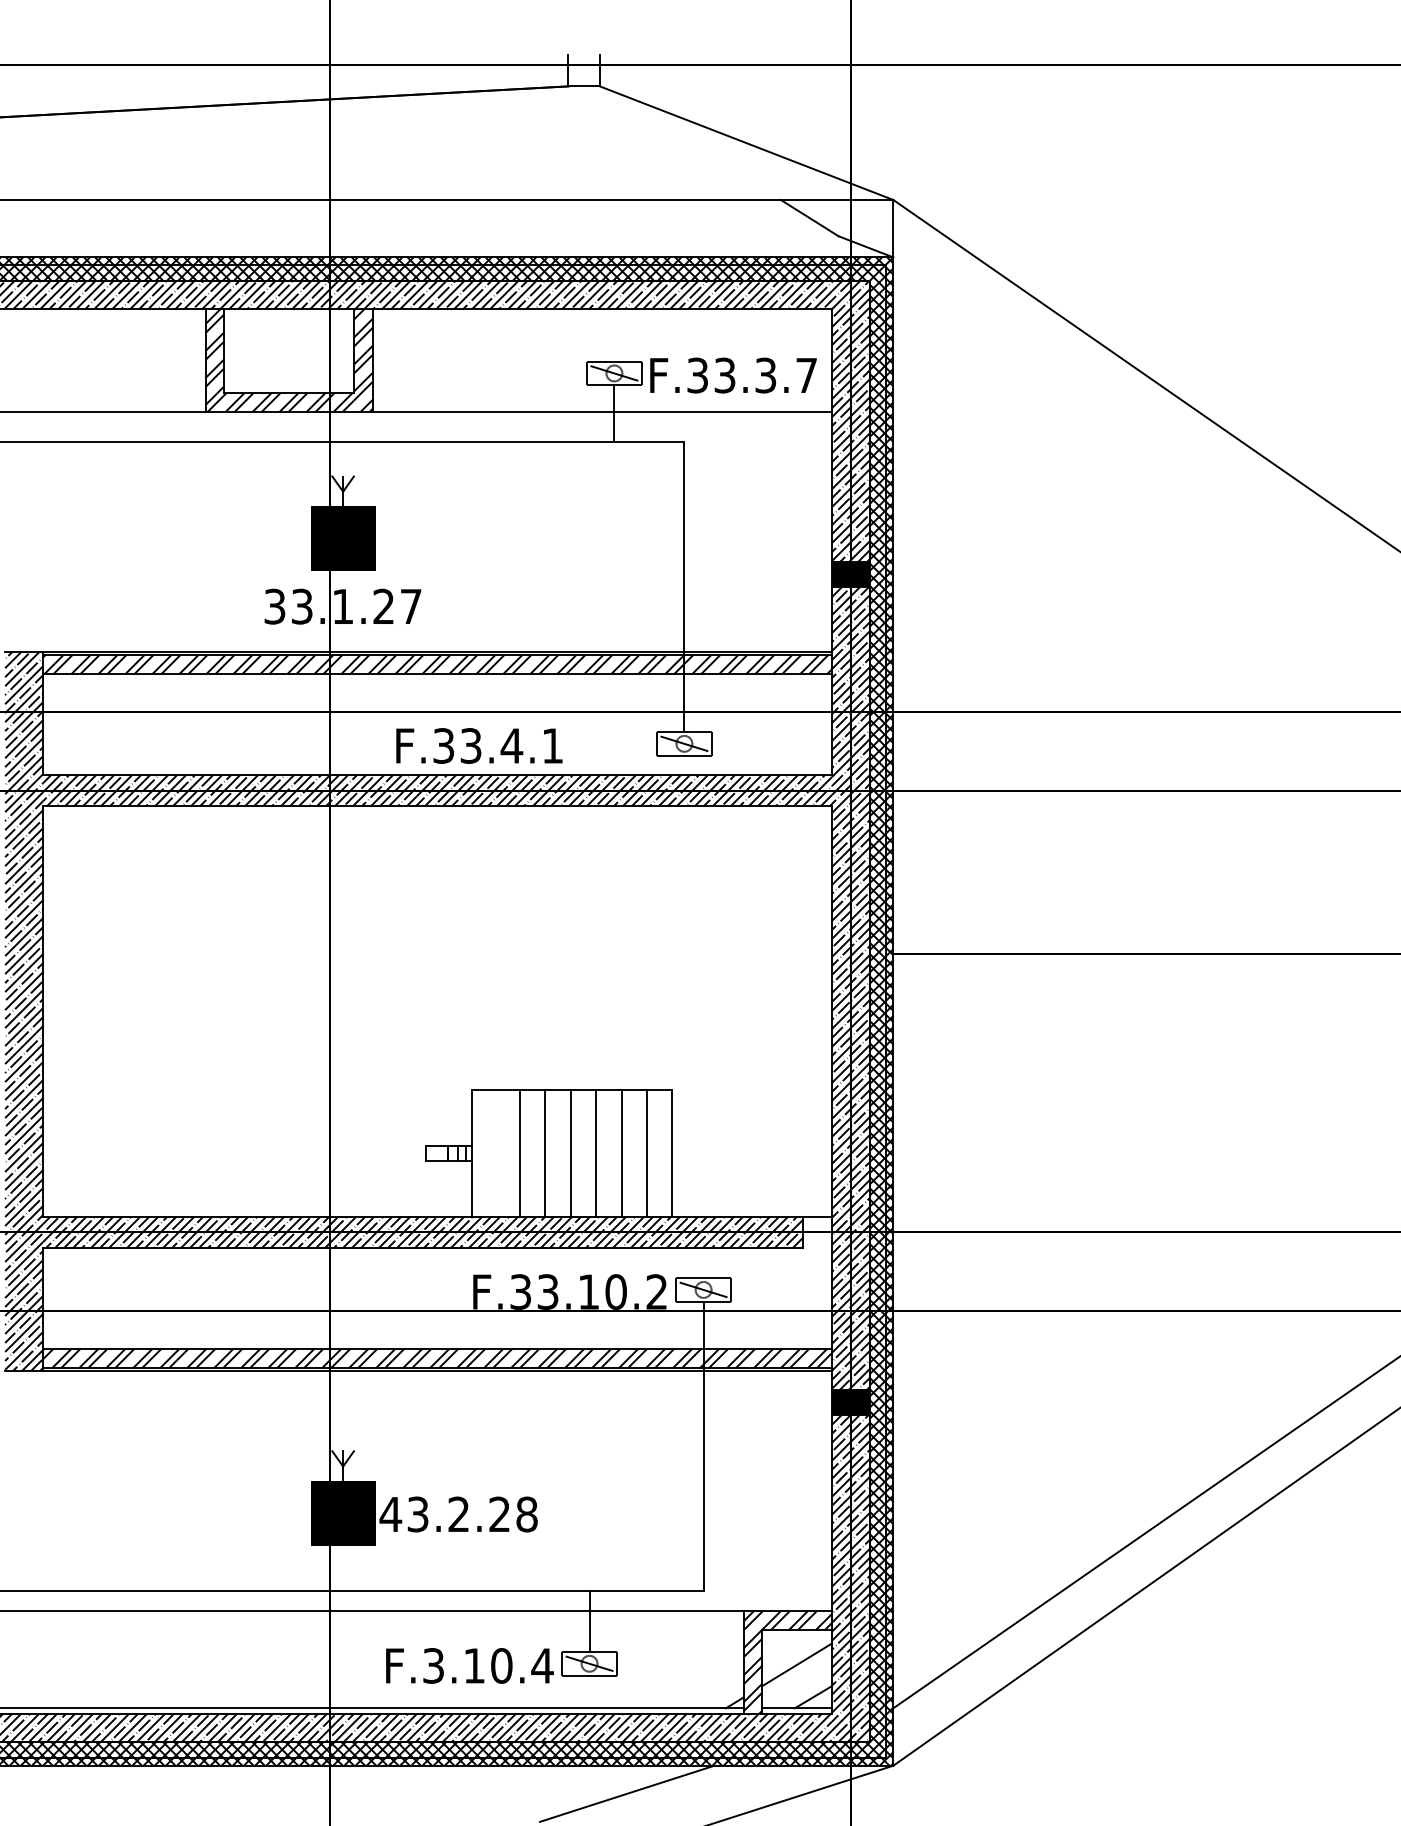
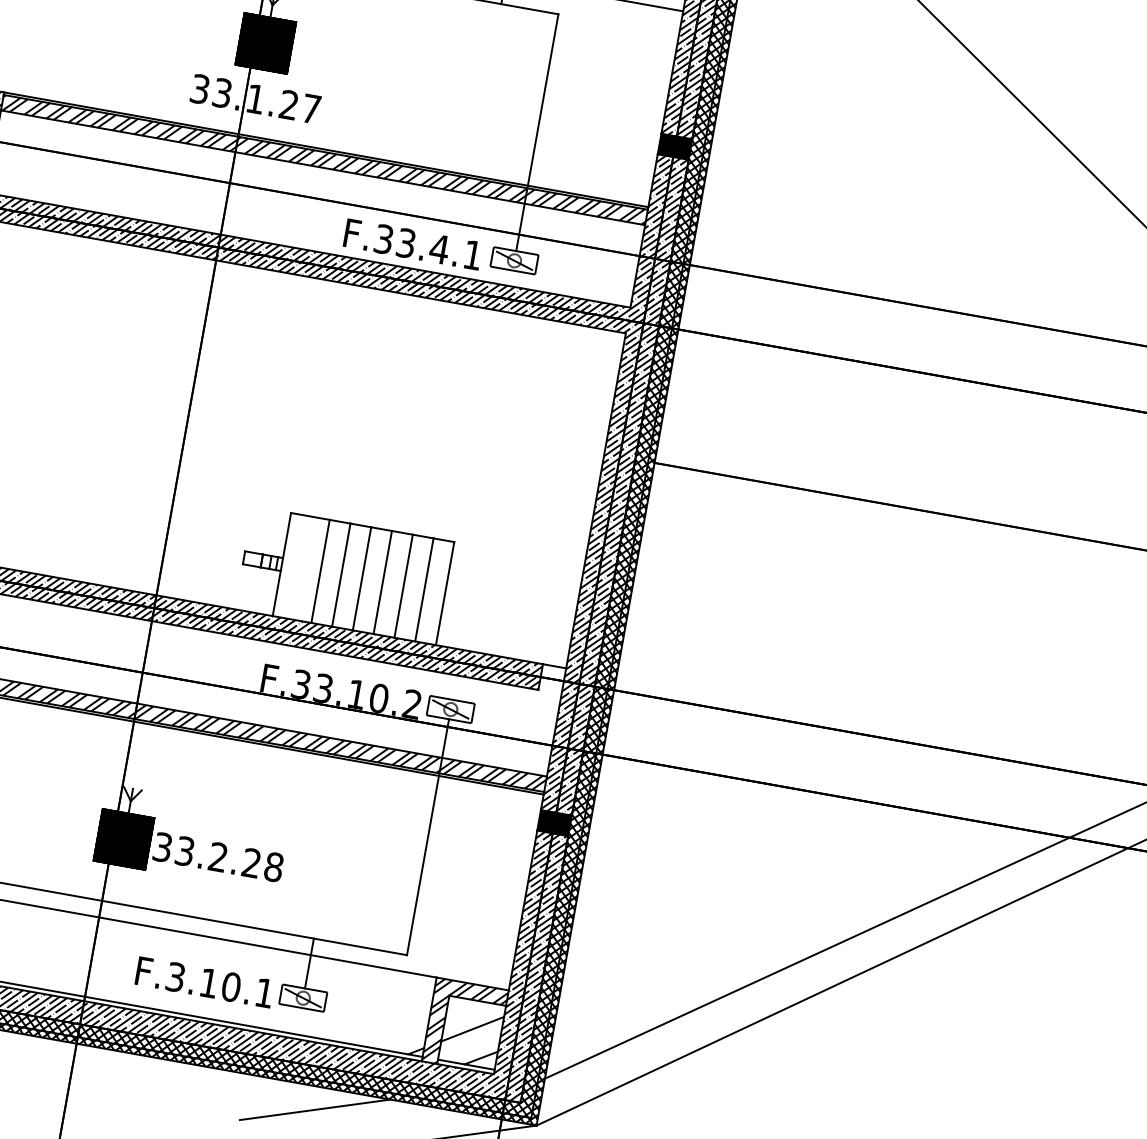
text: (479, 745) -> (413, 244), moved
text: (390, 1514) -> (162, 847), 43.2.28 -> 33.2.28
text: (542, 1665) -> (264, 992), F.3.10.4 -> F.3.10.1

